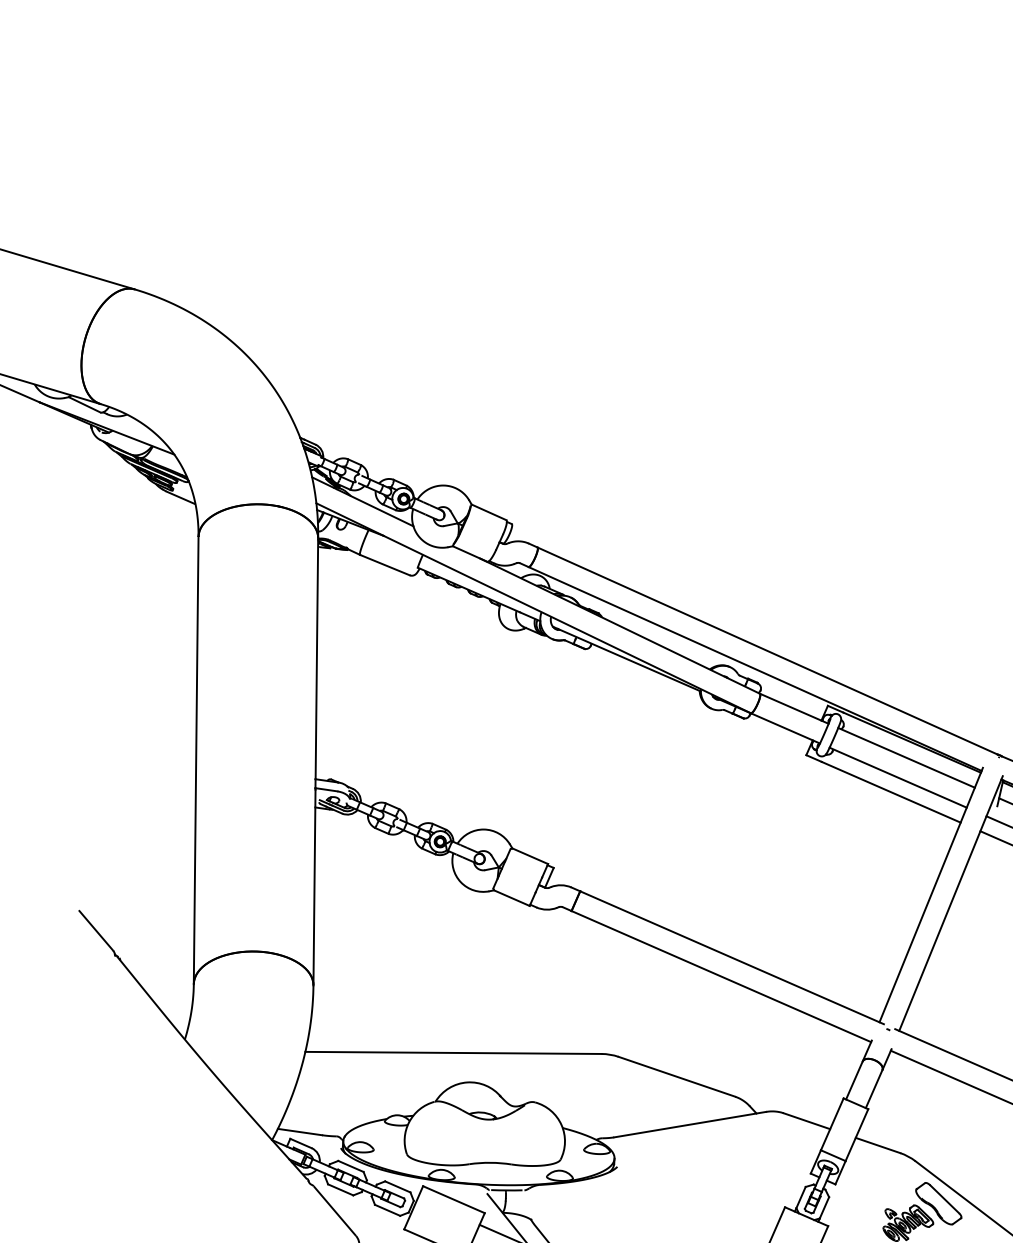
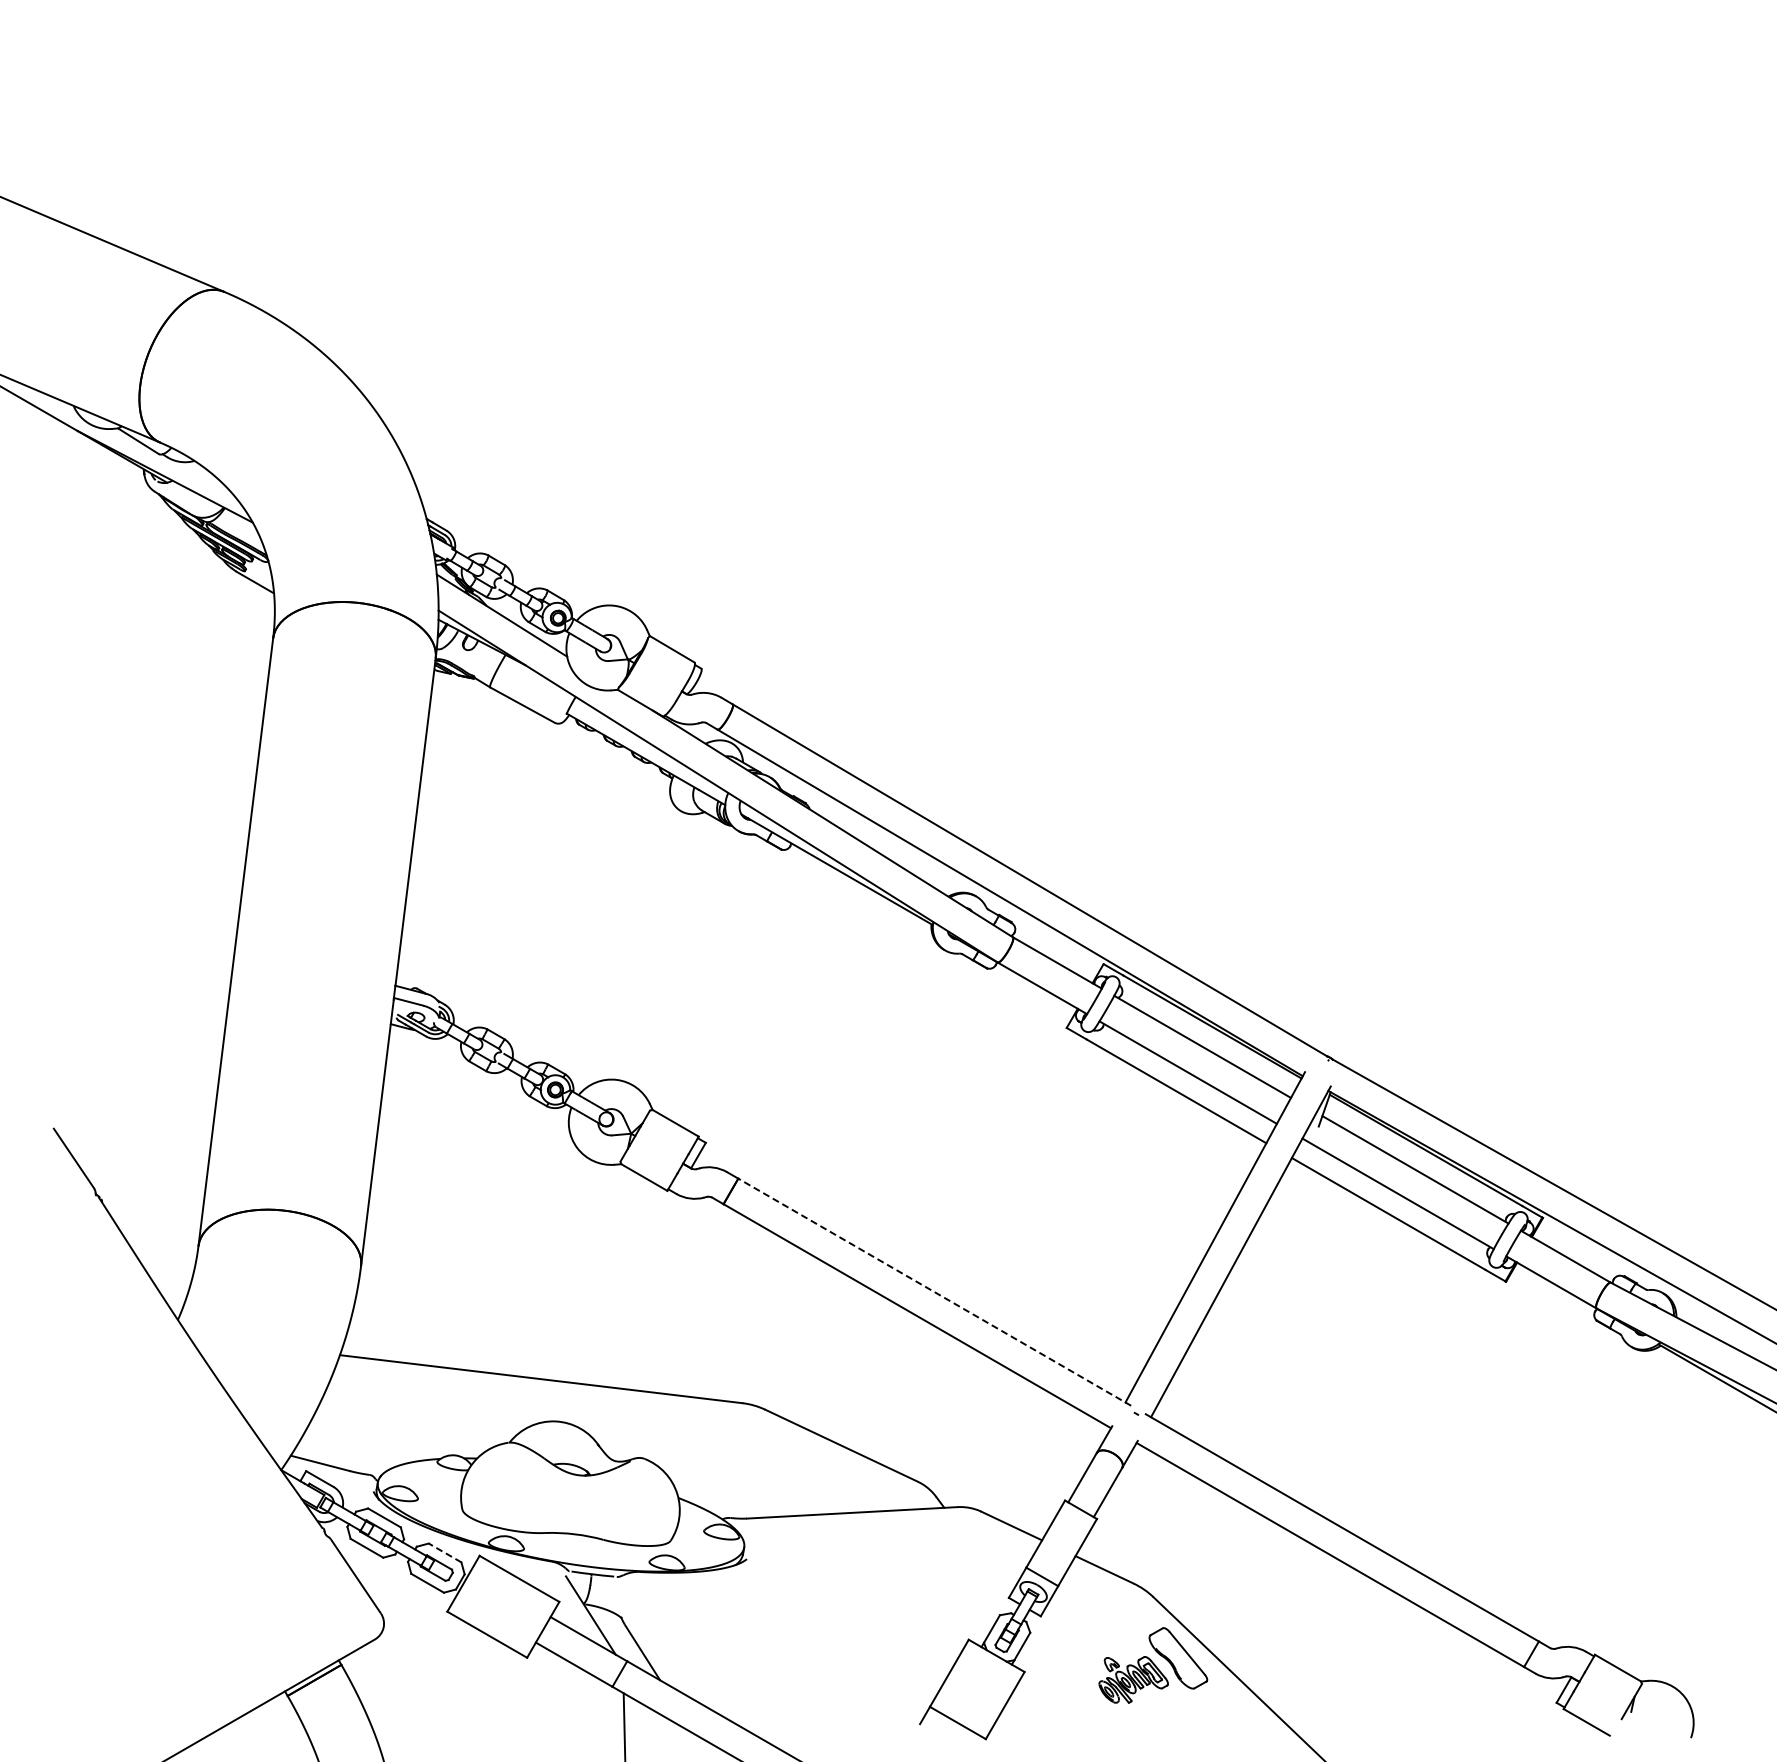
line: (731, 957) -> (934, 1292), solid -> dashed
line: (398, 1186) -> (445, 1552), solid -> dashed

